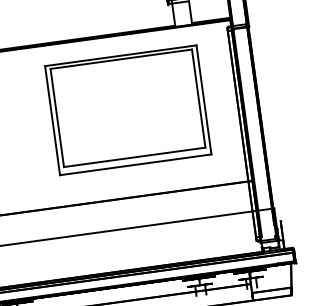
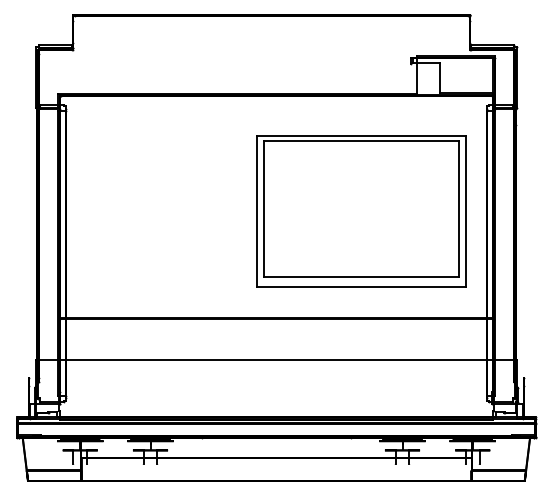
part: (128, 110) -> (361, 211), moved

